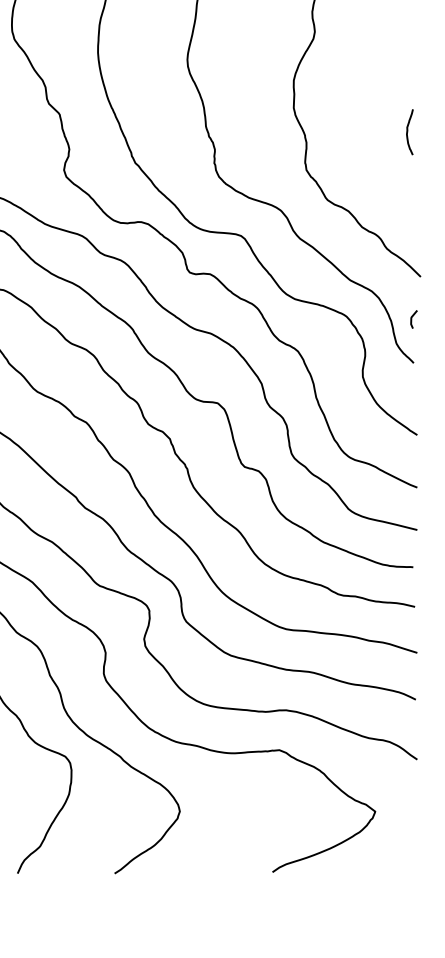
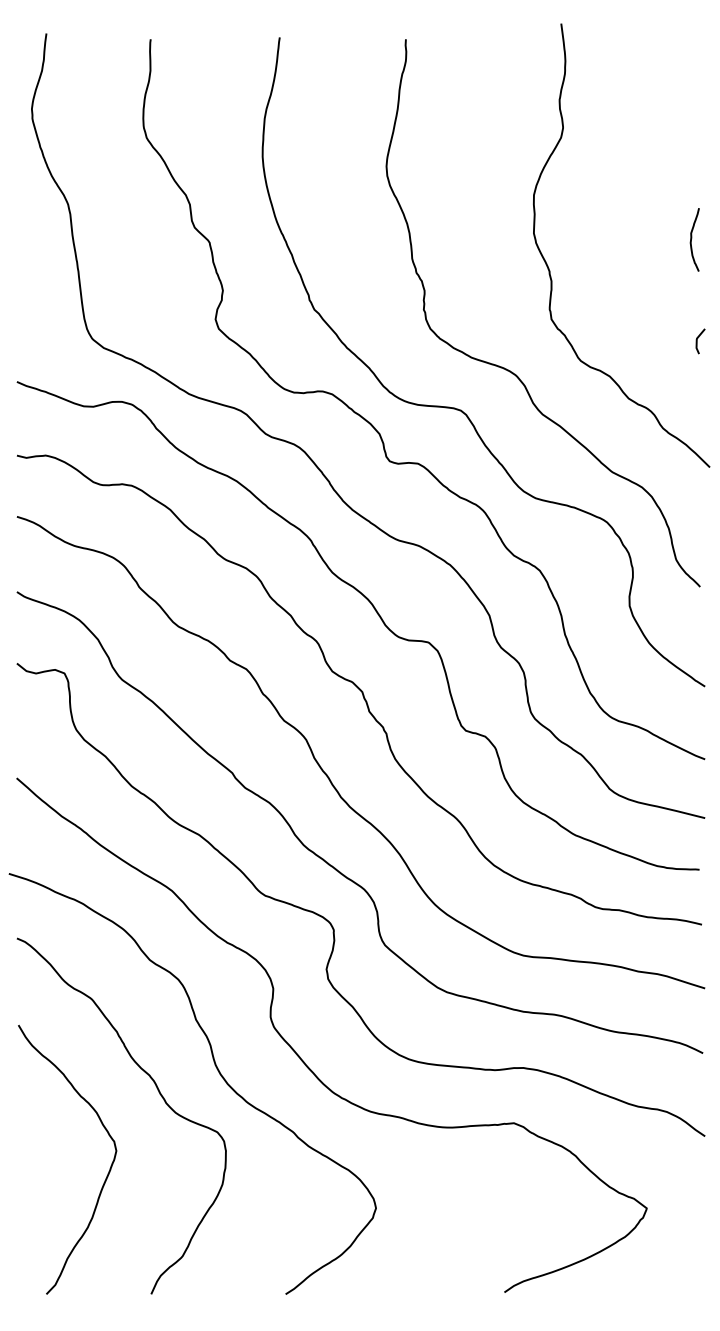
curve: (408, 131) -> (692, 238), moved
line: (411, 319) -> (697, 341), moved

